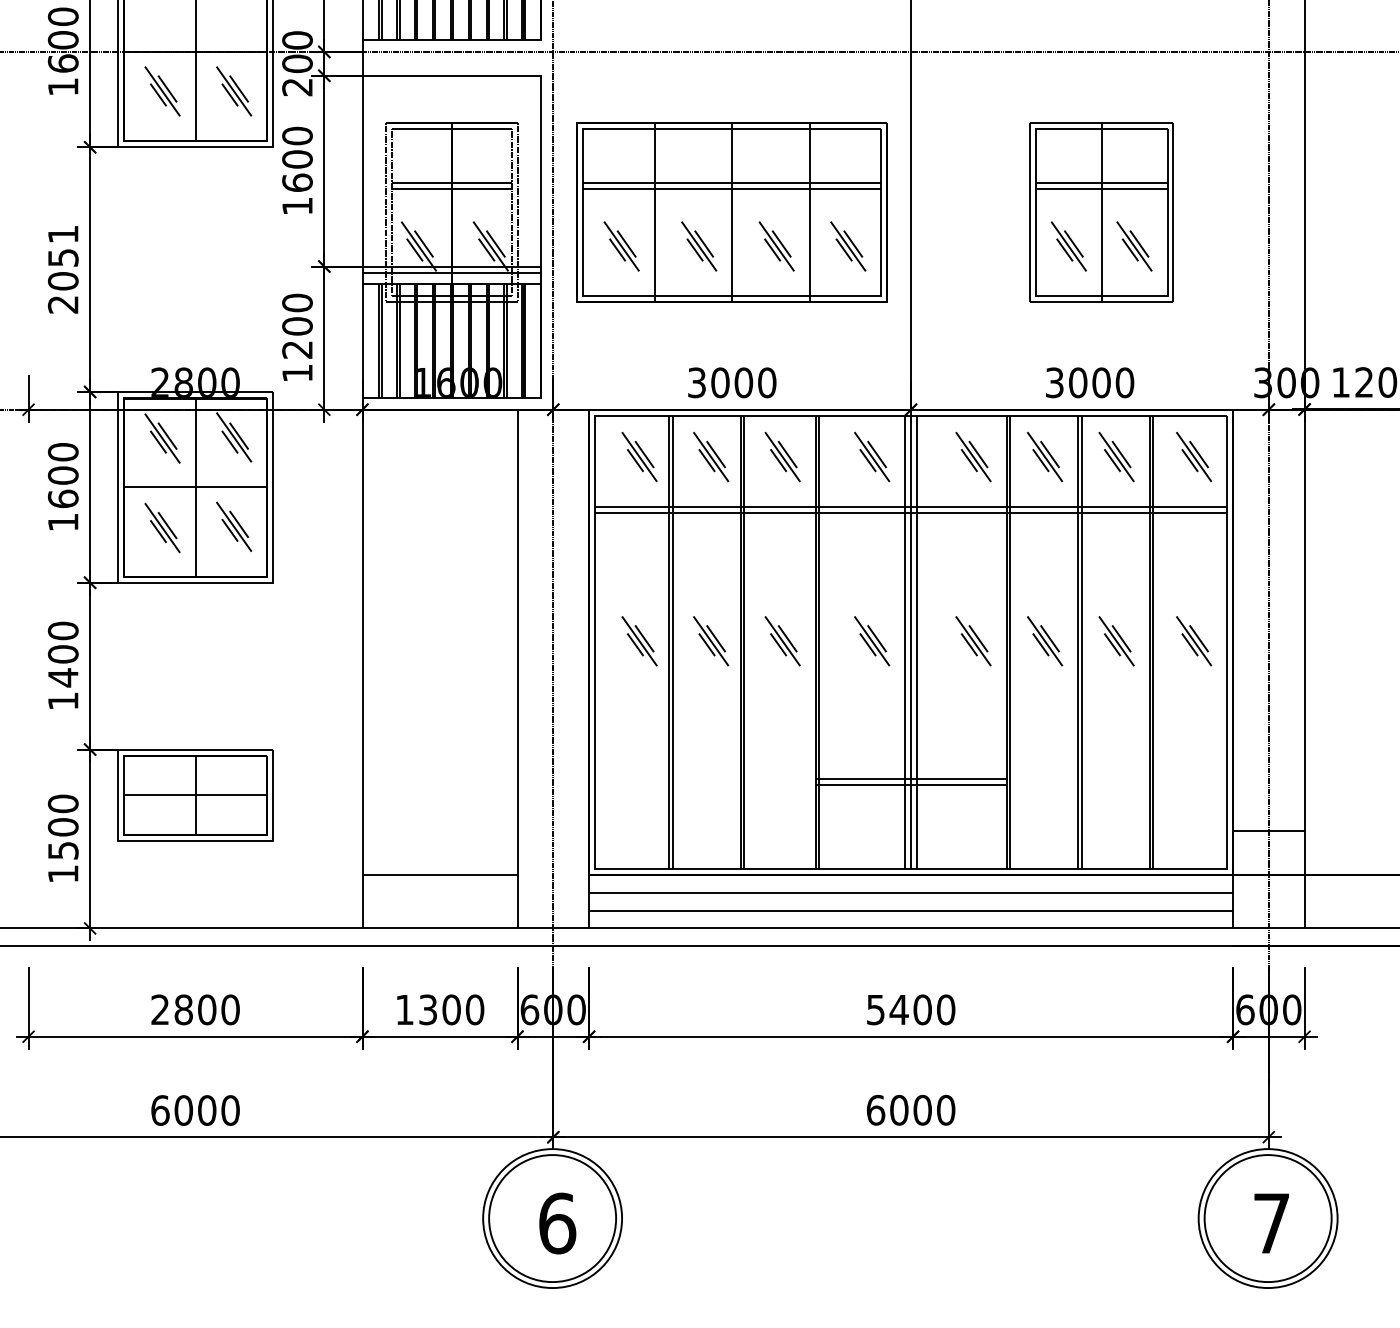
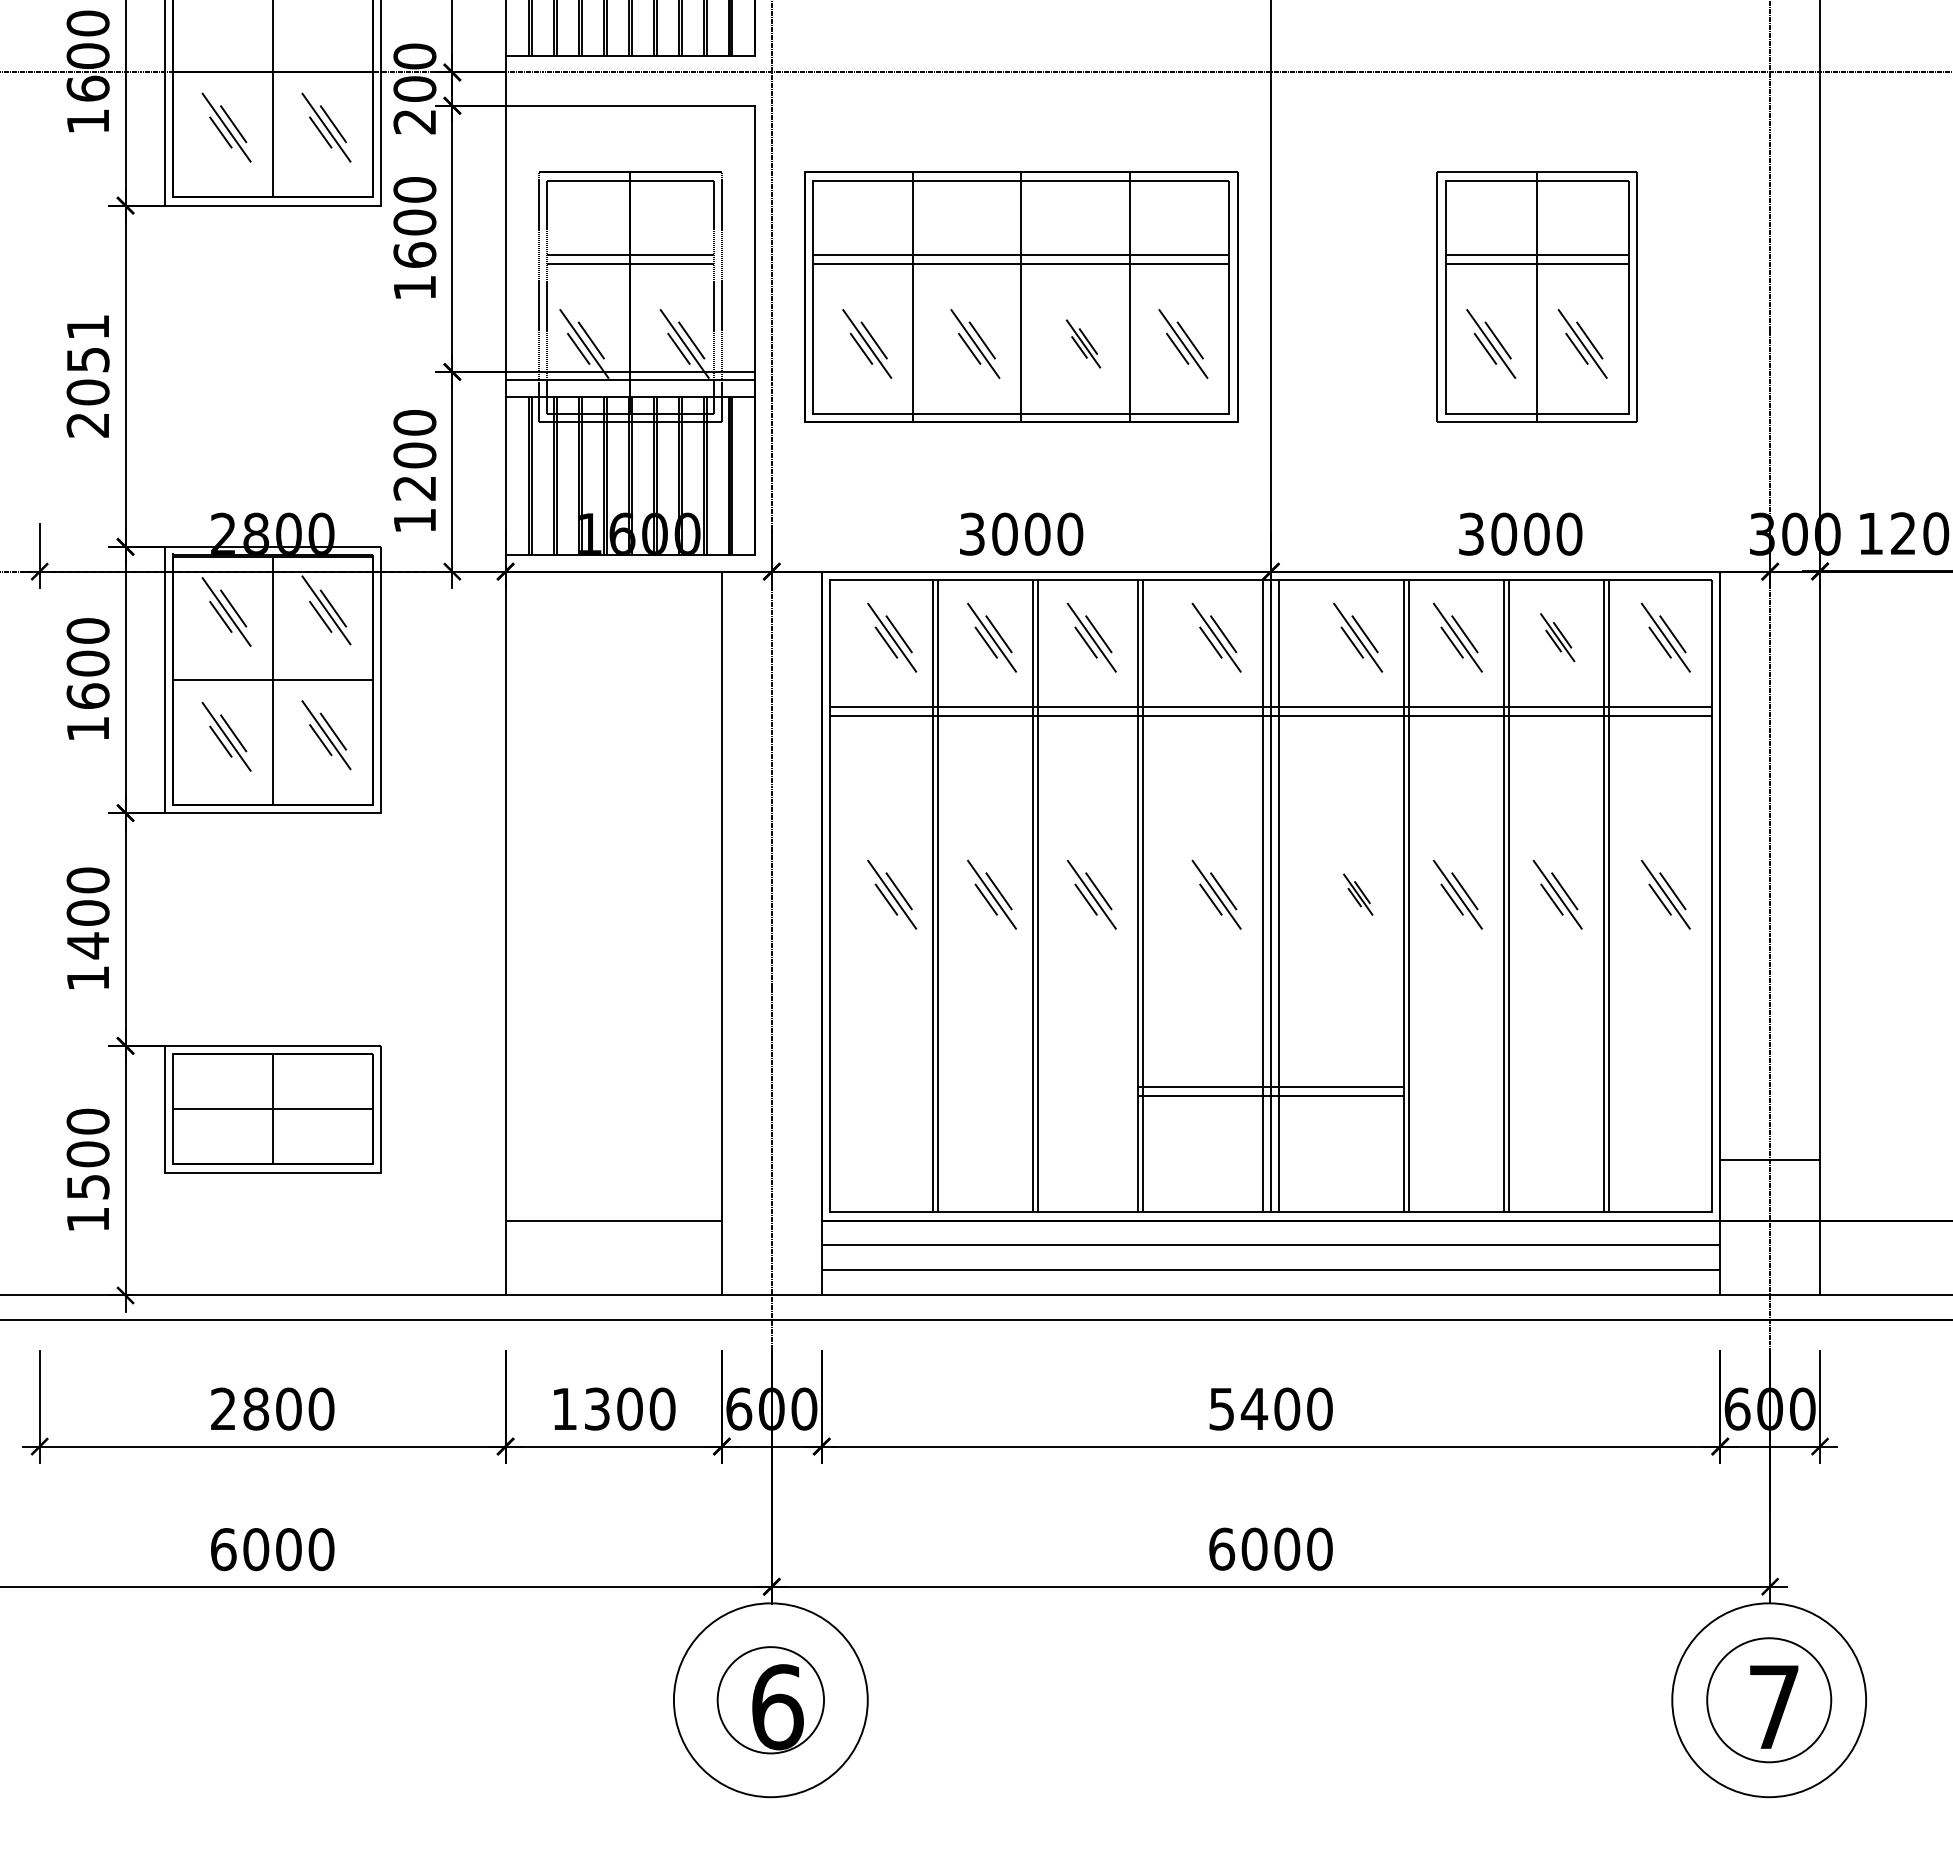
part: (776, 246) -> (1083, 343), size x0.7
part: (1116, 456) -> (1557, 637), size x0.7
part: (973, 641) -> (1358, 894), size x0.6
circle: (552, 1218) -> (770, 1699), size x0.6
circle: (1267, 1218) -> (1768, 1699), size x0.7

